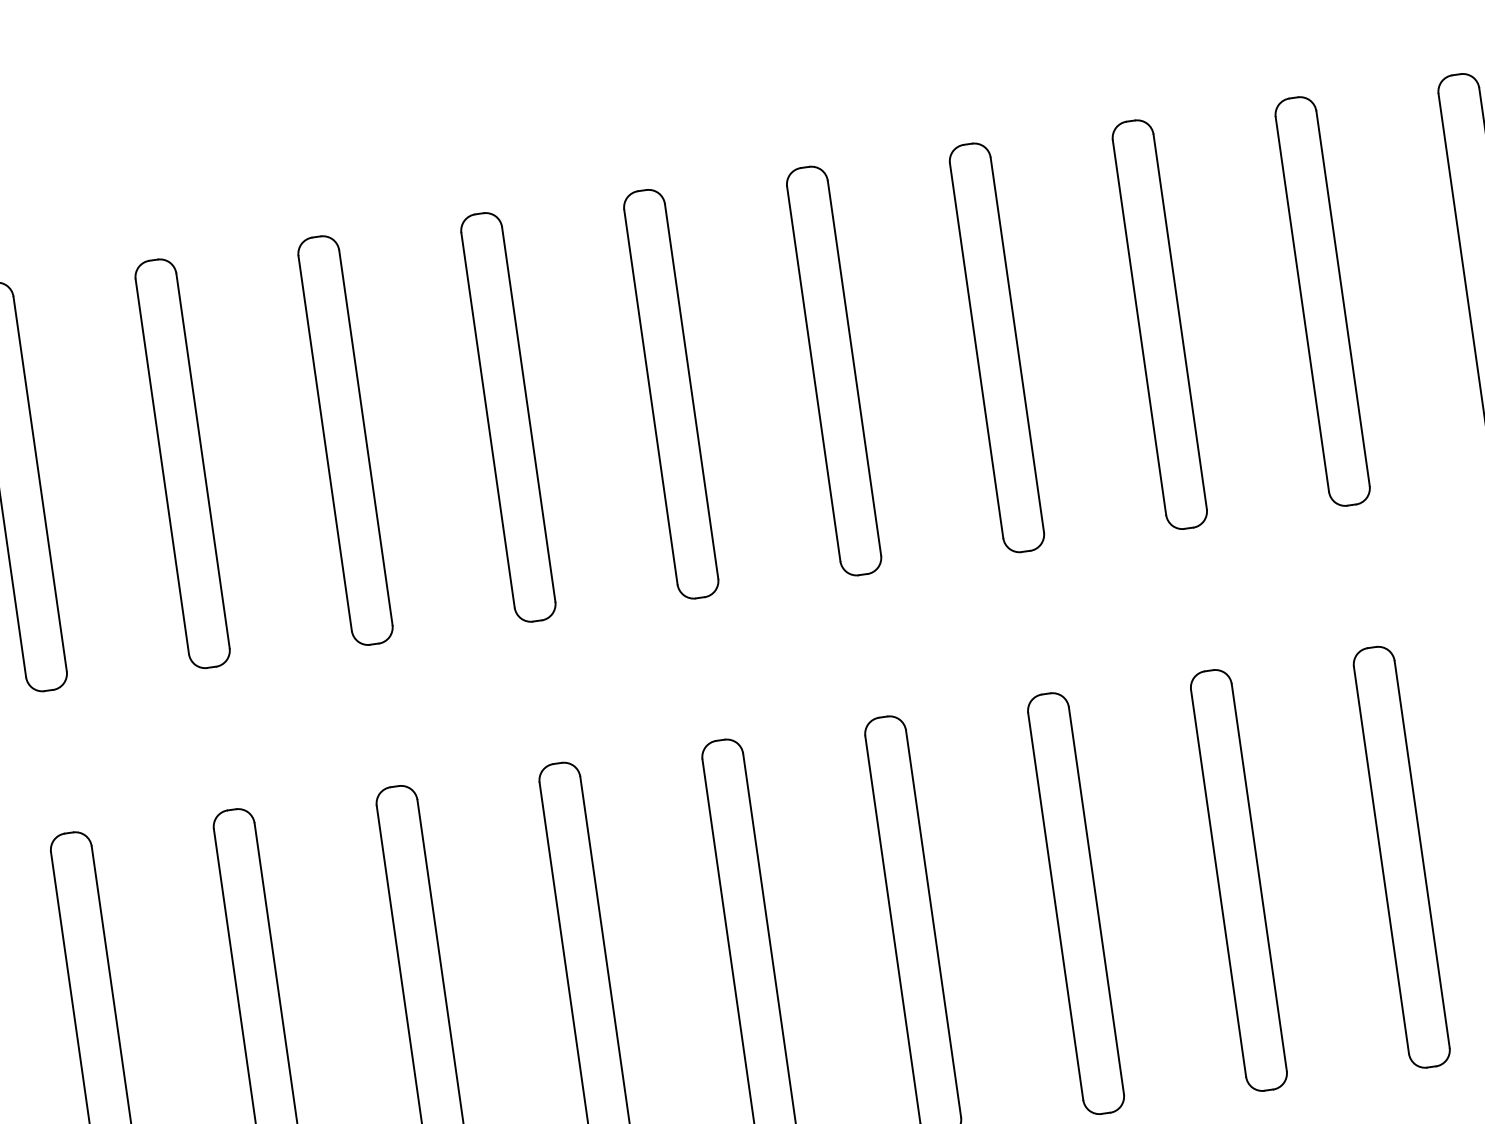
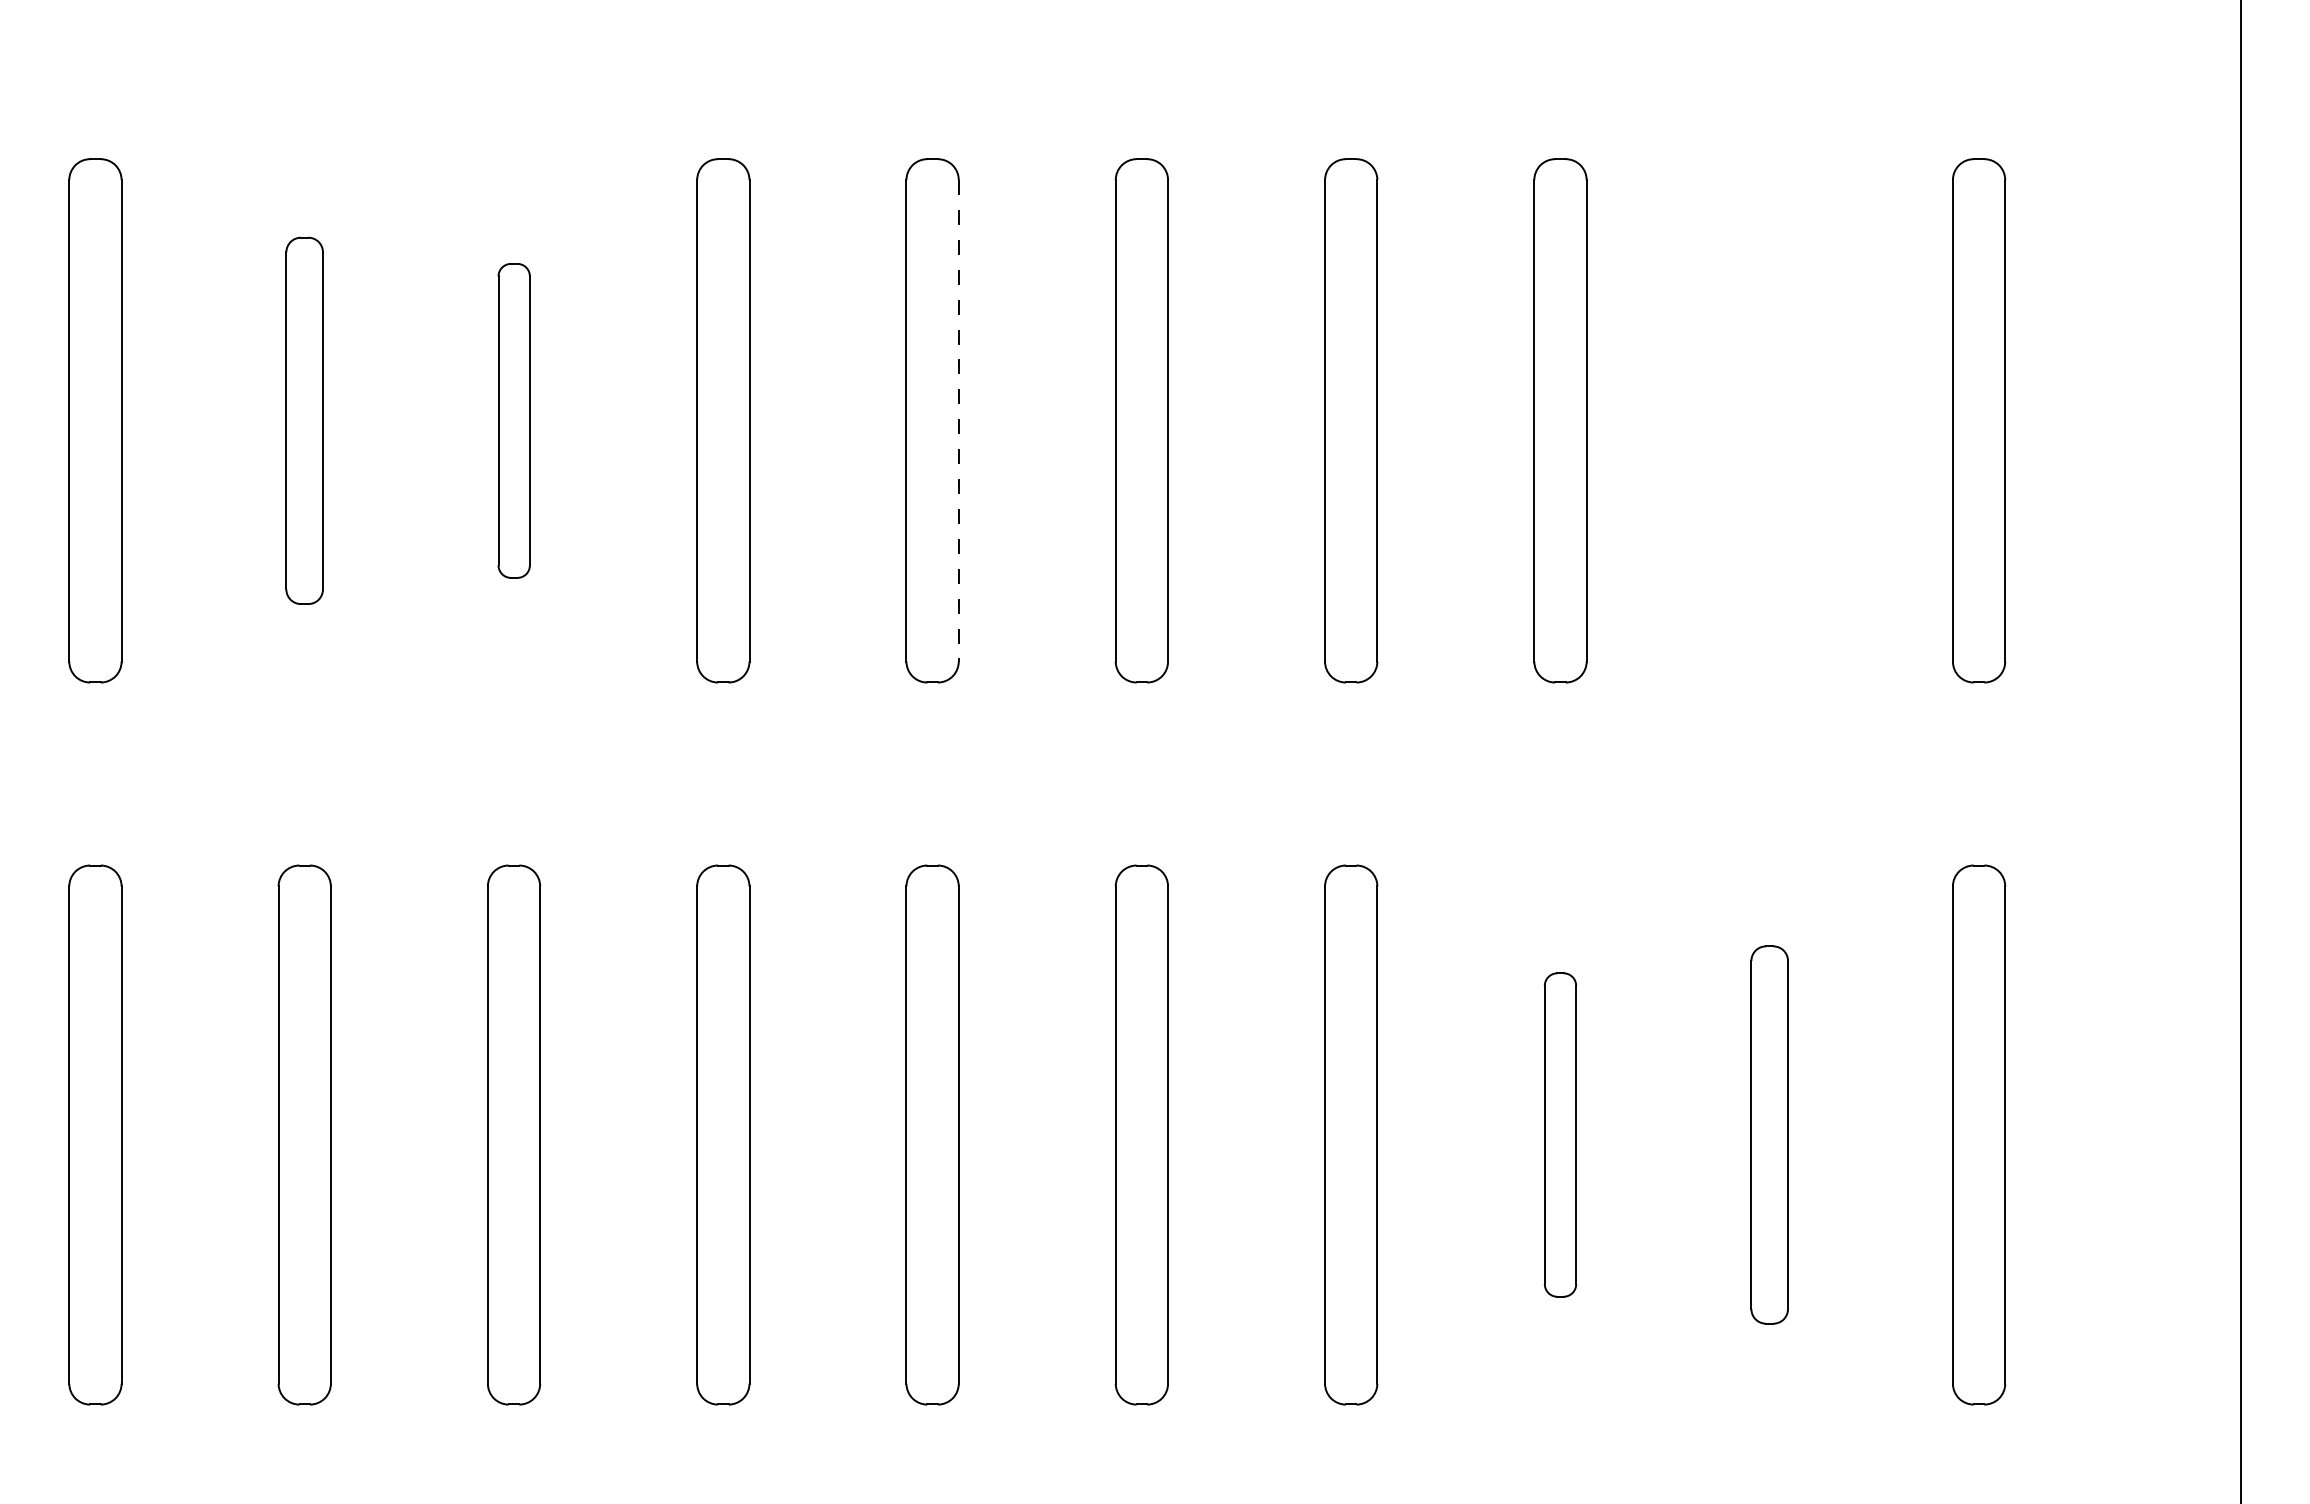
part: (1322, 301) -> (1769, 420), removed
line: (691, 391) -> (958, 420), solid -> dashed
part: (345, 440) -> (514, 420), size x0.6
part: (182, 463) -> (304, 420), size x0.7
part: (1401, 856) -> (1769, 1134), size x0.7
part: (1238, 880) -> (1560, 1134), size x0.6

